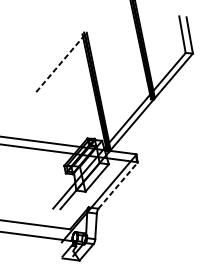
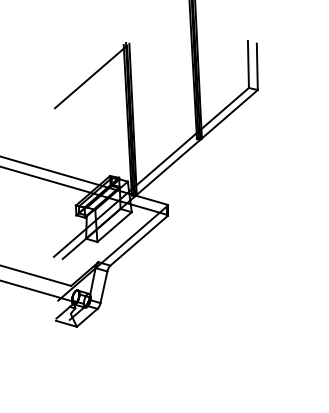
line: (61, 63) -> (91, 77), dashed -> solid
line: (118, 185) -> (139, 240), dashed -> solid

